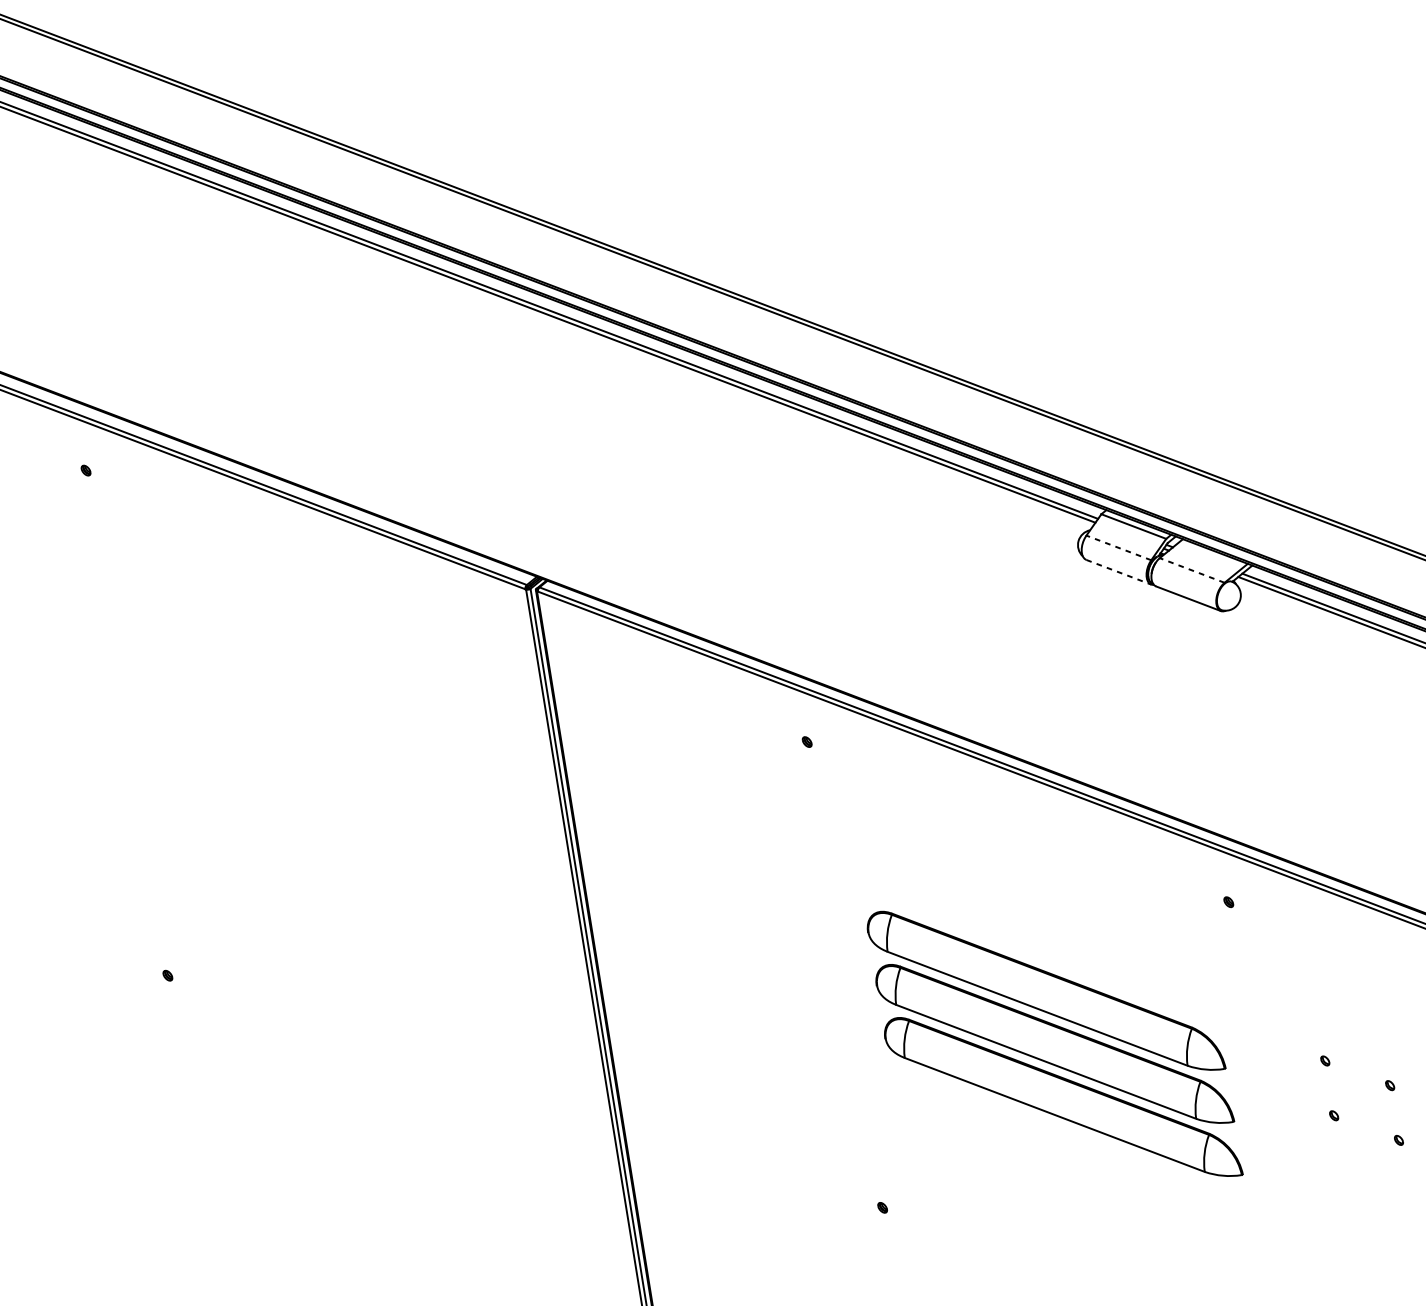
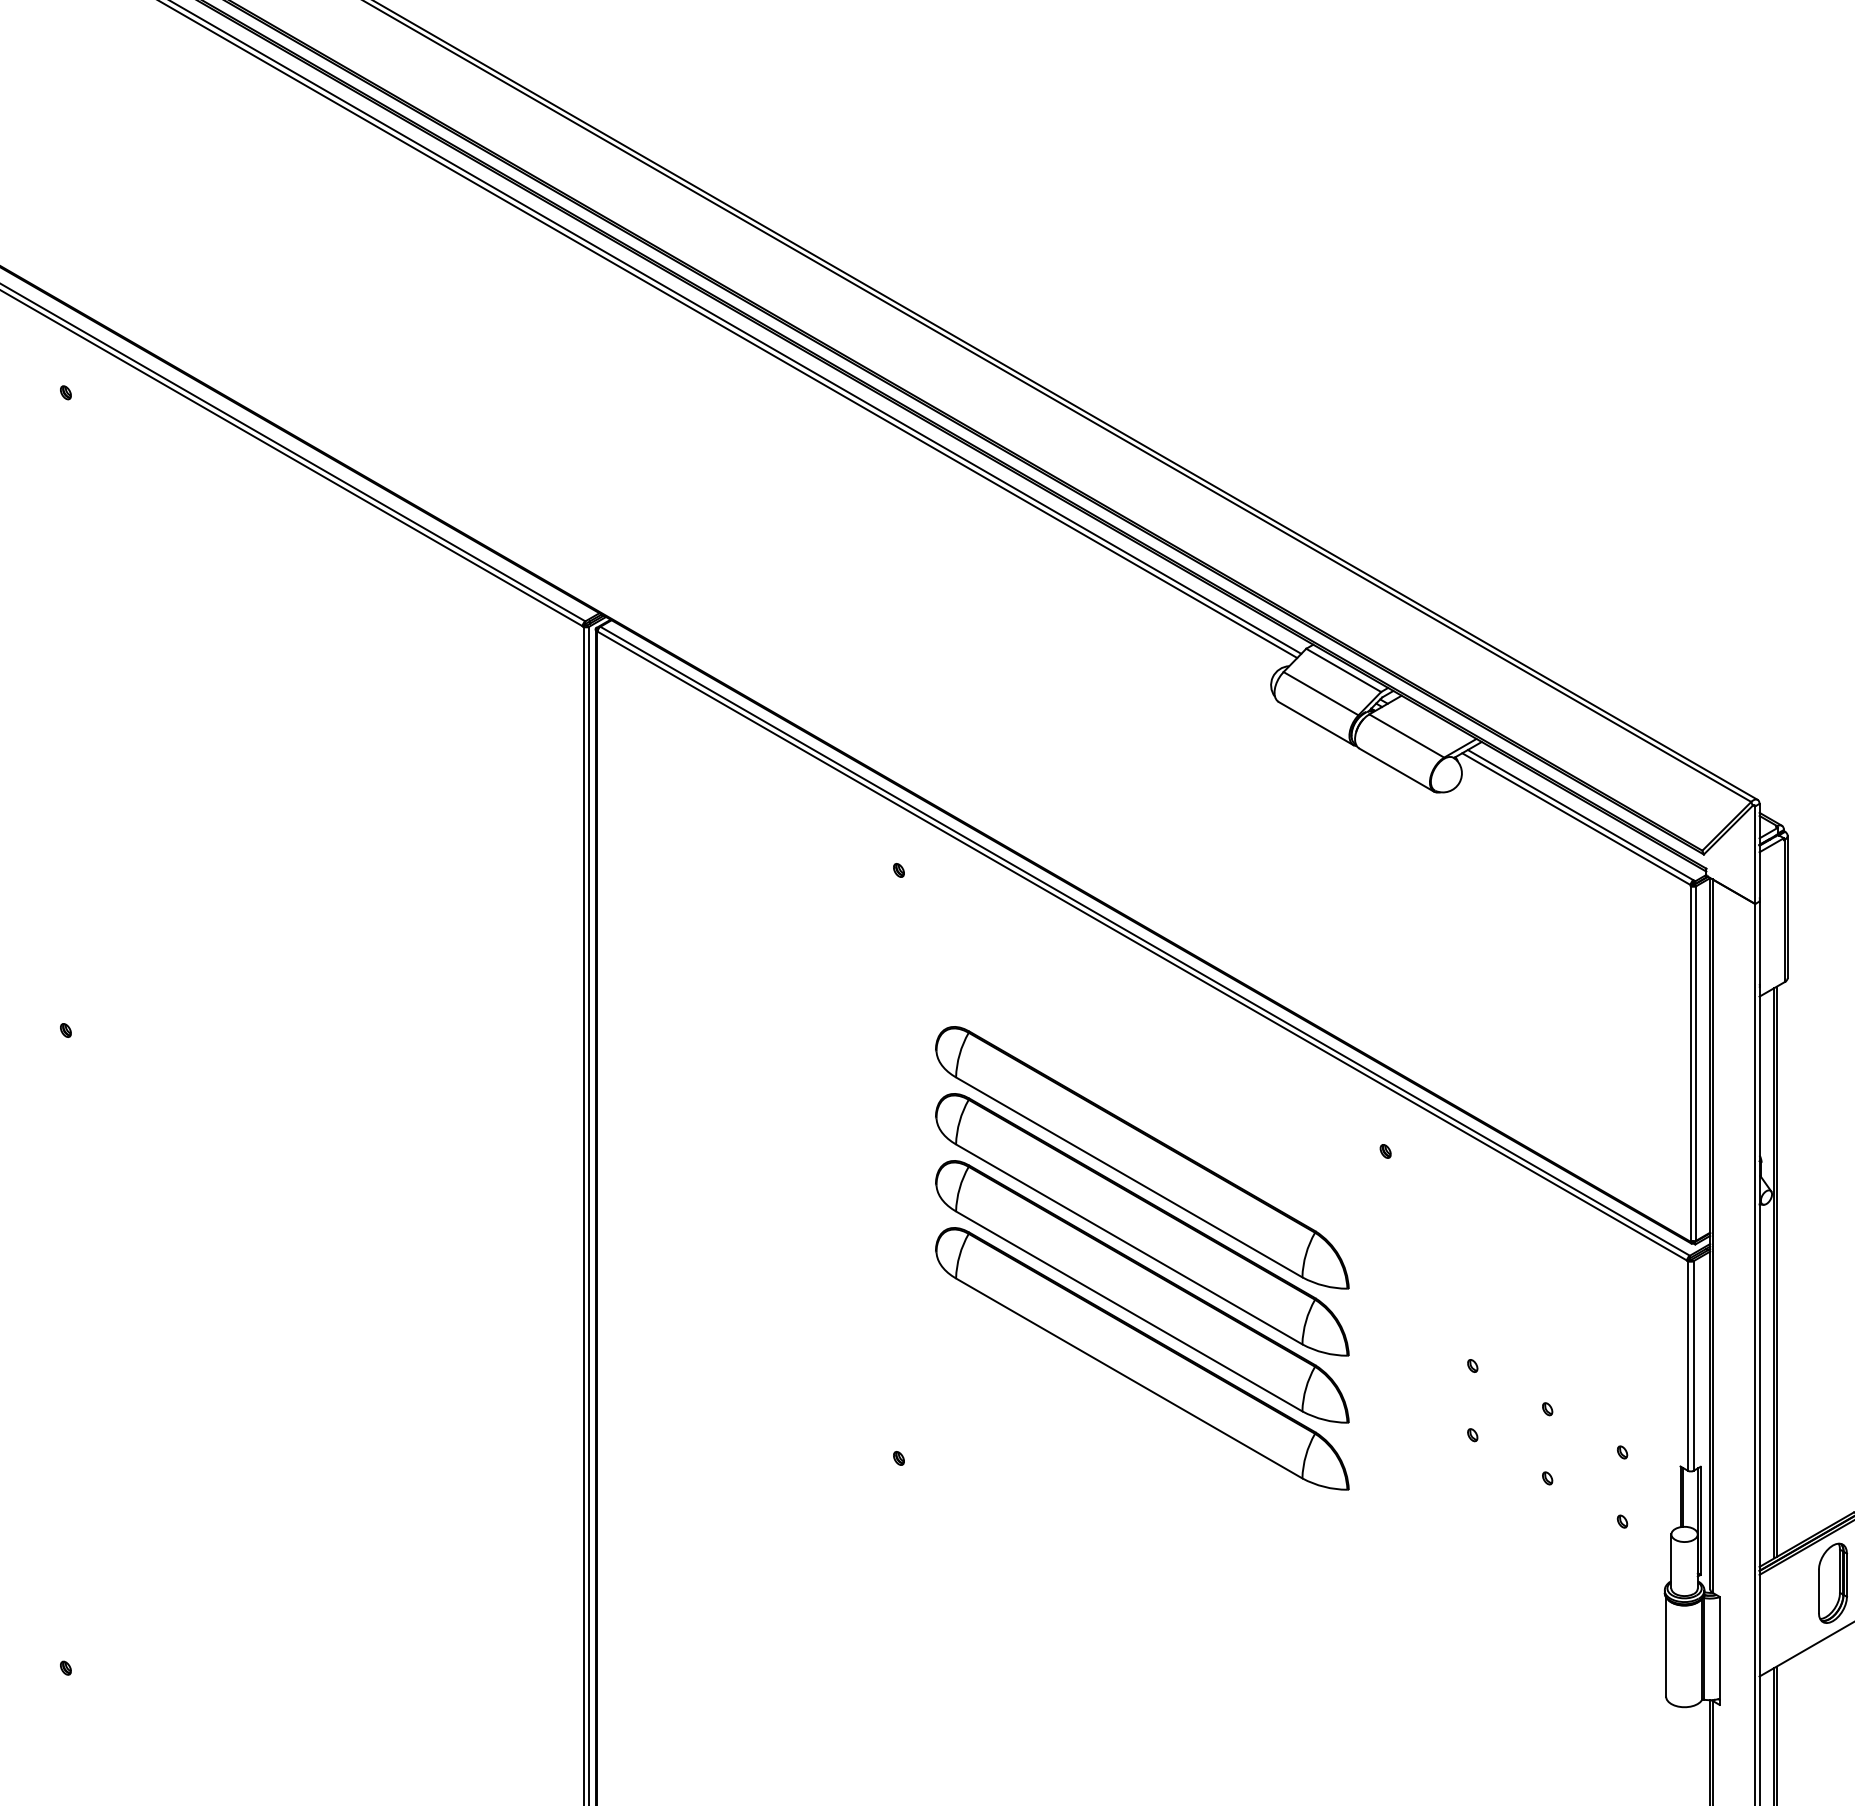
line: (1118, 547) -> (1320, 693), dashed -> solid
line: (1191, 570) -> (1406, 735), dashed -> solid
line: (1119, 572) -> (1316, 723), dashed -> solid
part: (1036, 938) -> (1142, 1157), added

